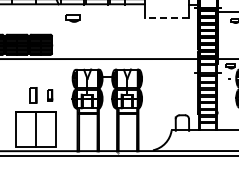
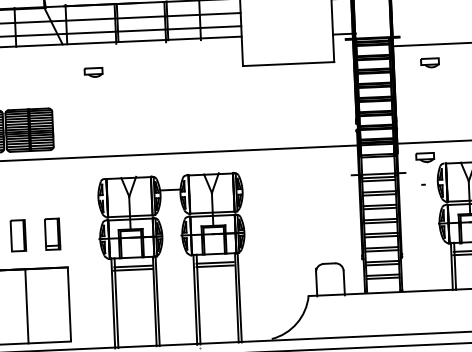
part: (72, 18) -> (92, 72), size x0.62
line: (166, 18) -> (287, 64), dashed -> solid
part: (49, 95) -> (51, 234), size x1.43

